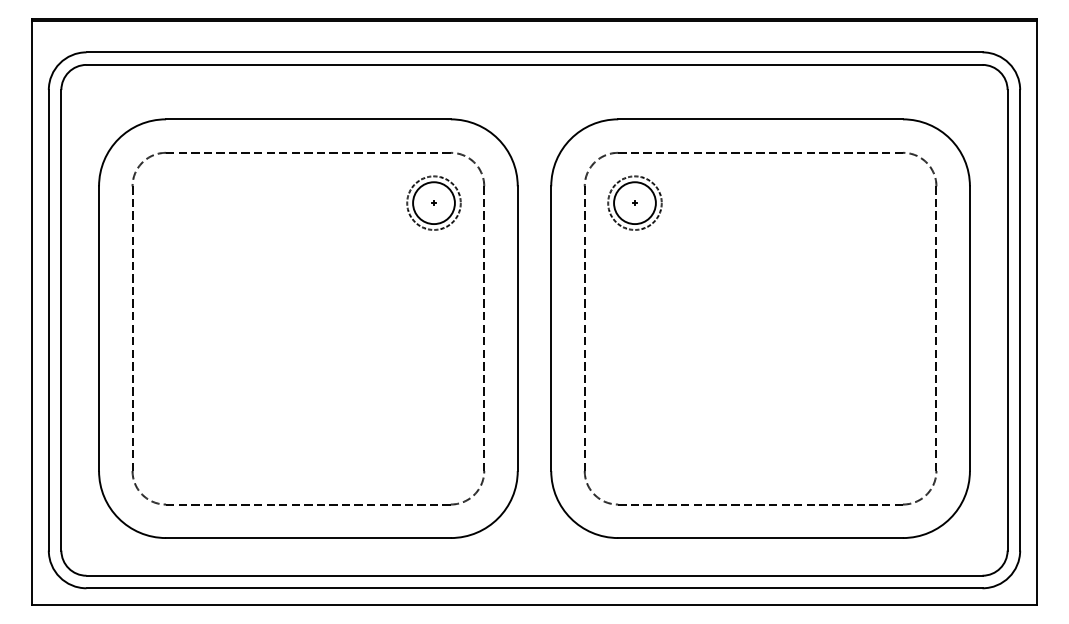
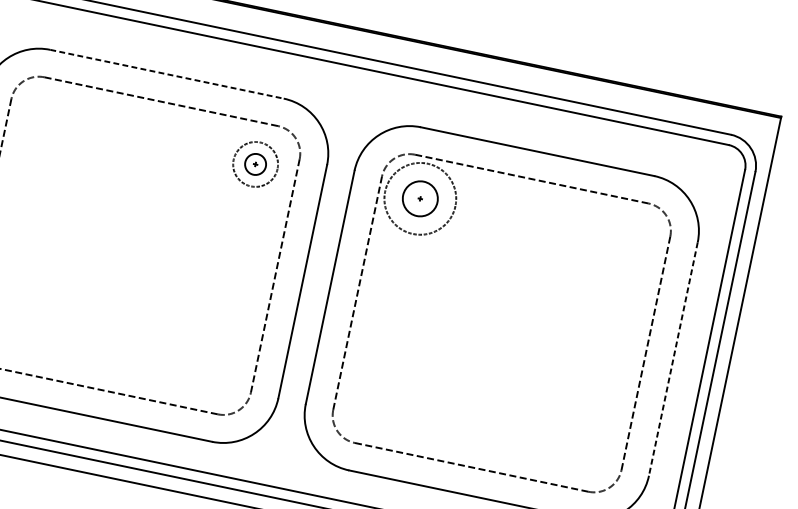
line: (308, 119) -> (167, 74), solid -> dashed
circle: (634, 202) -> (420, 198), size x1.6
circle: (433, 203) -> (255, 164), size x0.6
line: (969, 329) -> (672, 359), solid -> dashed

